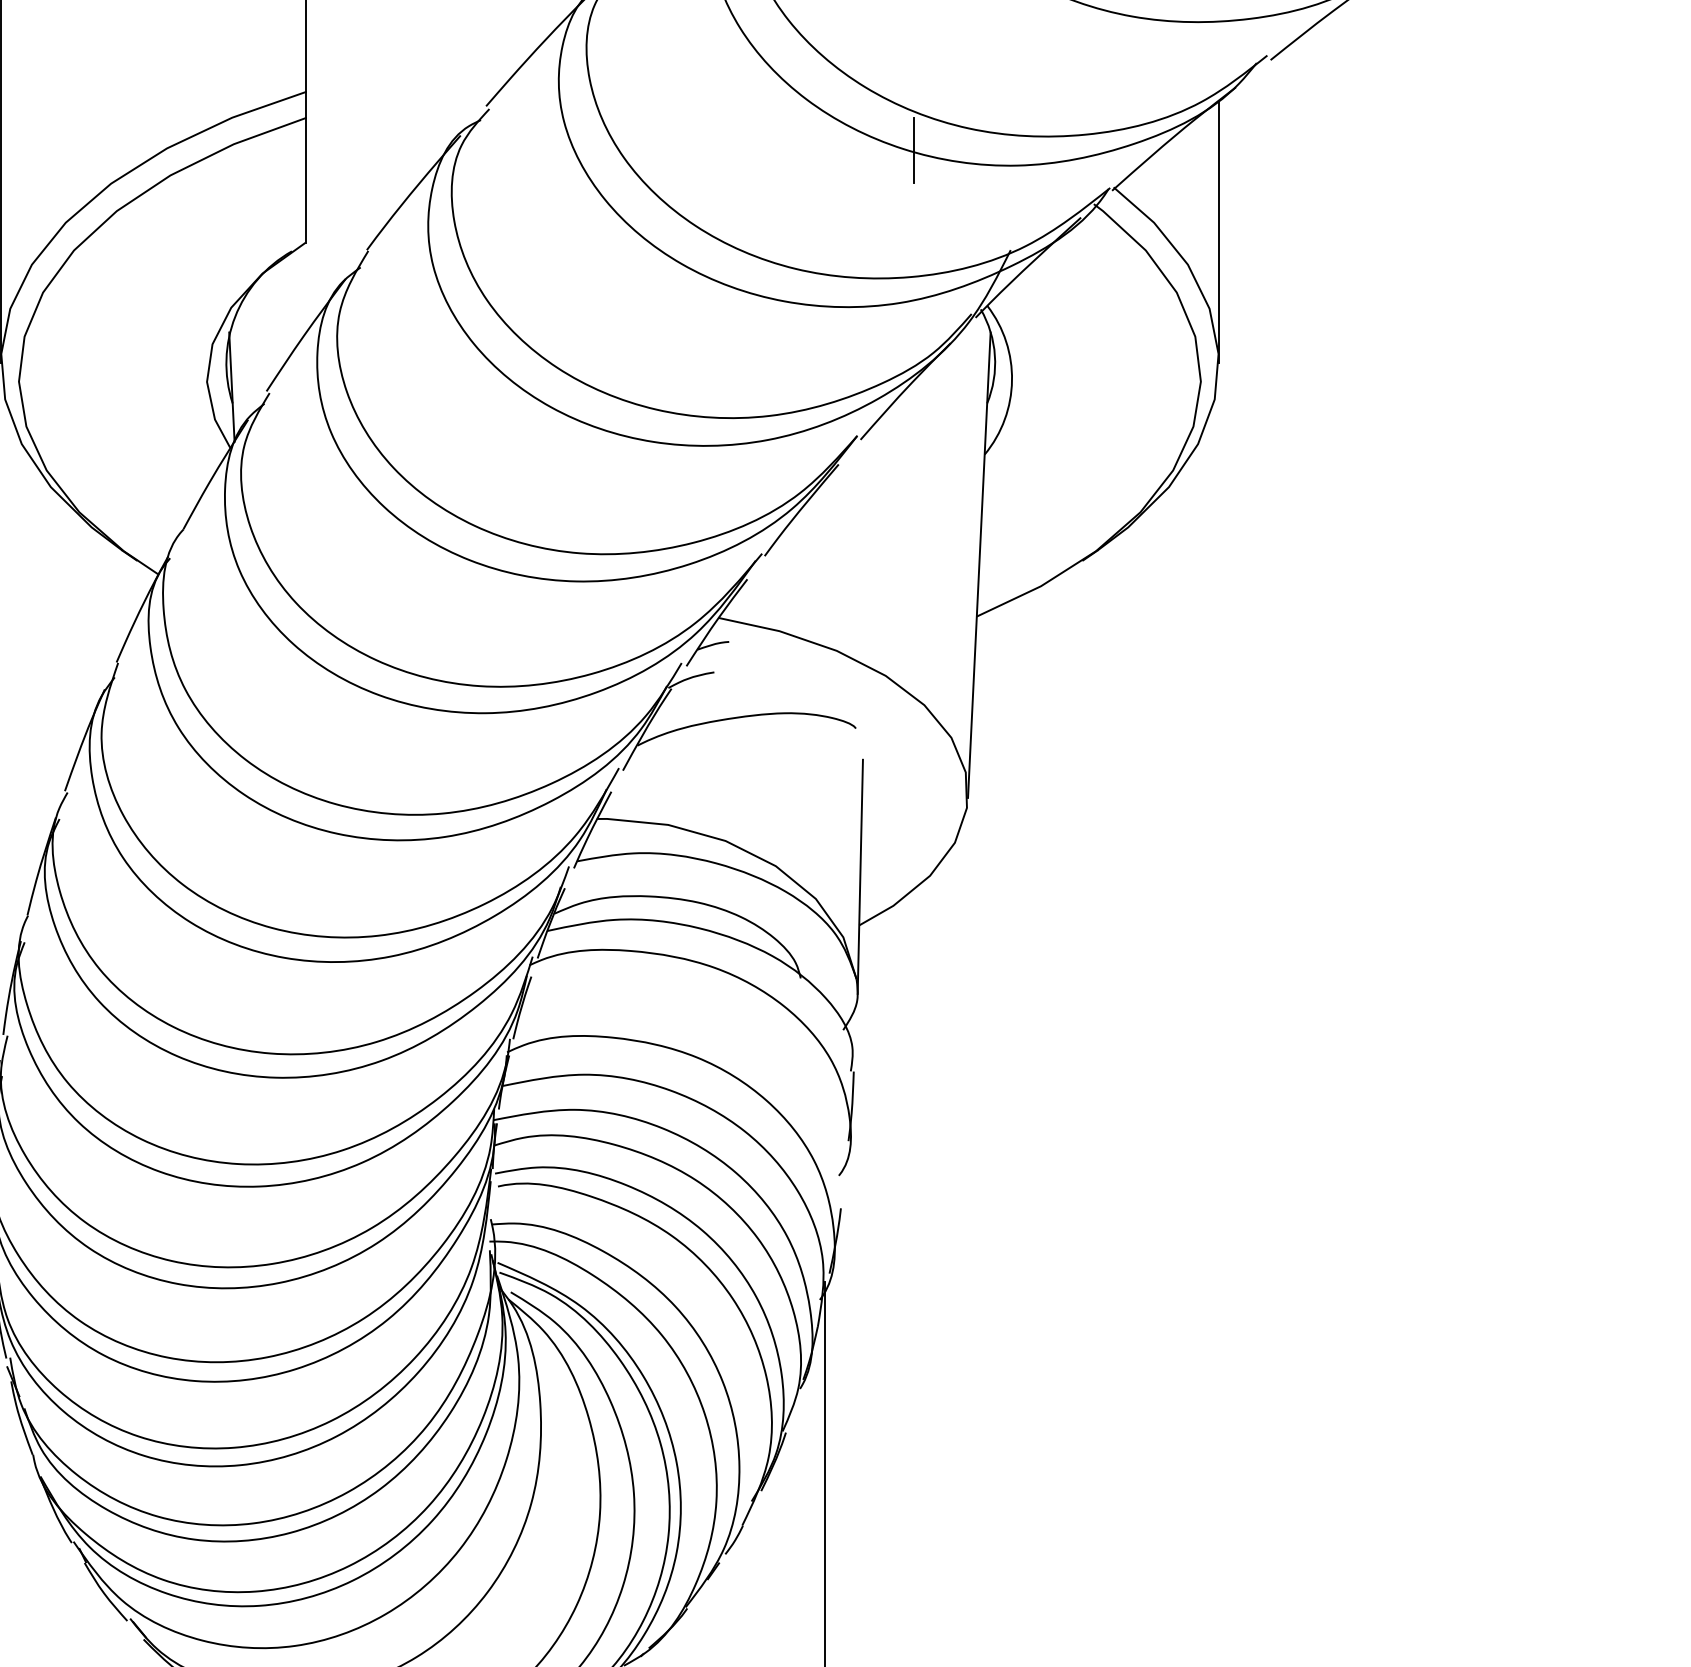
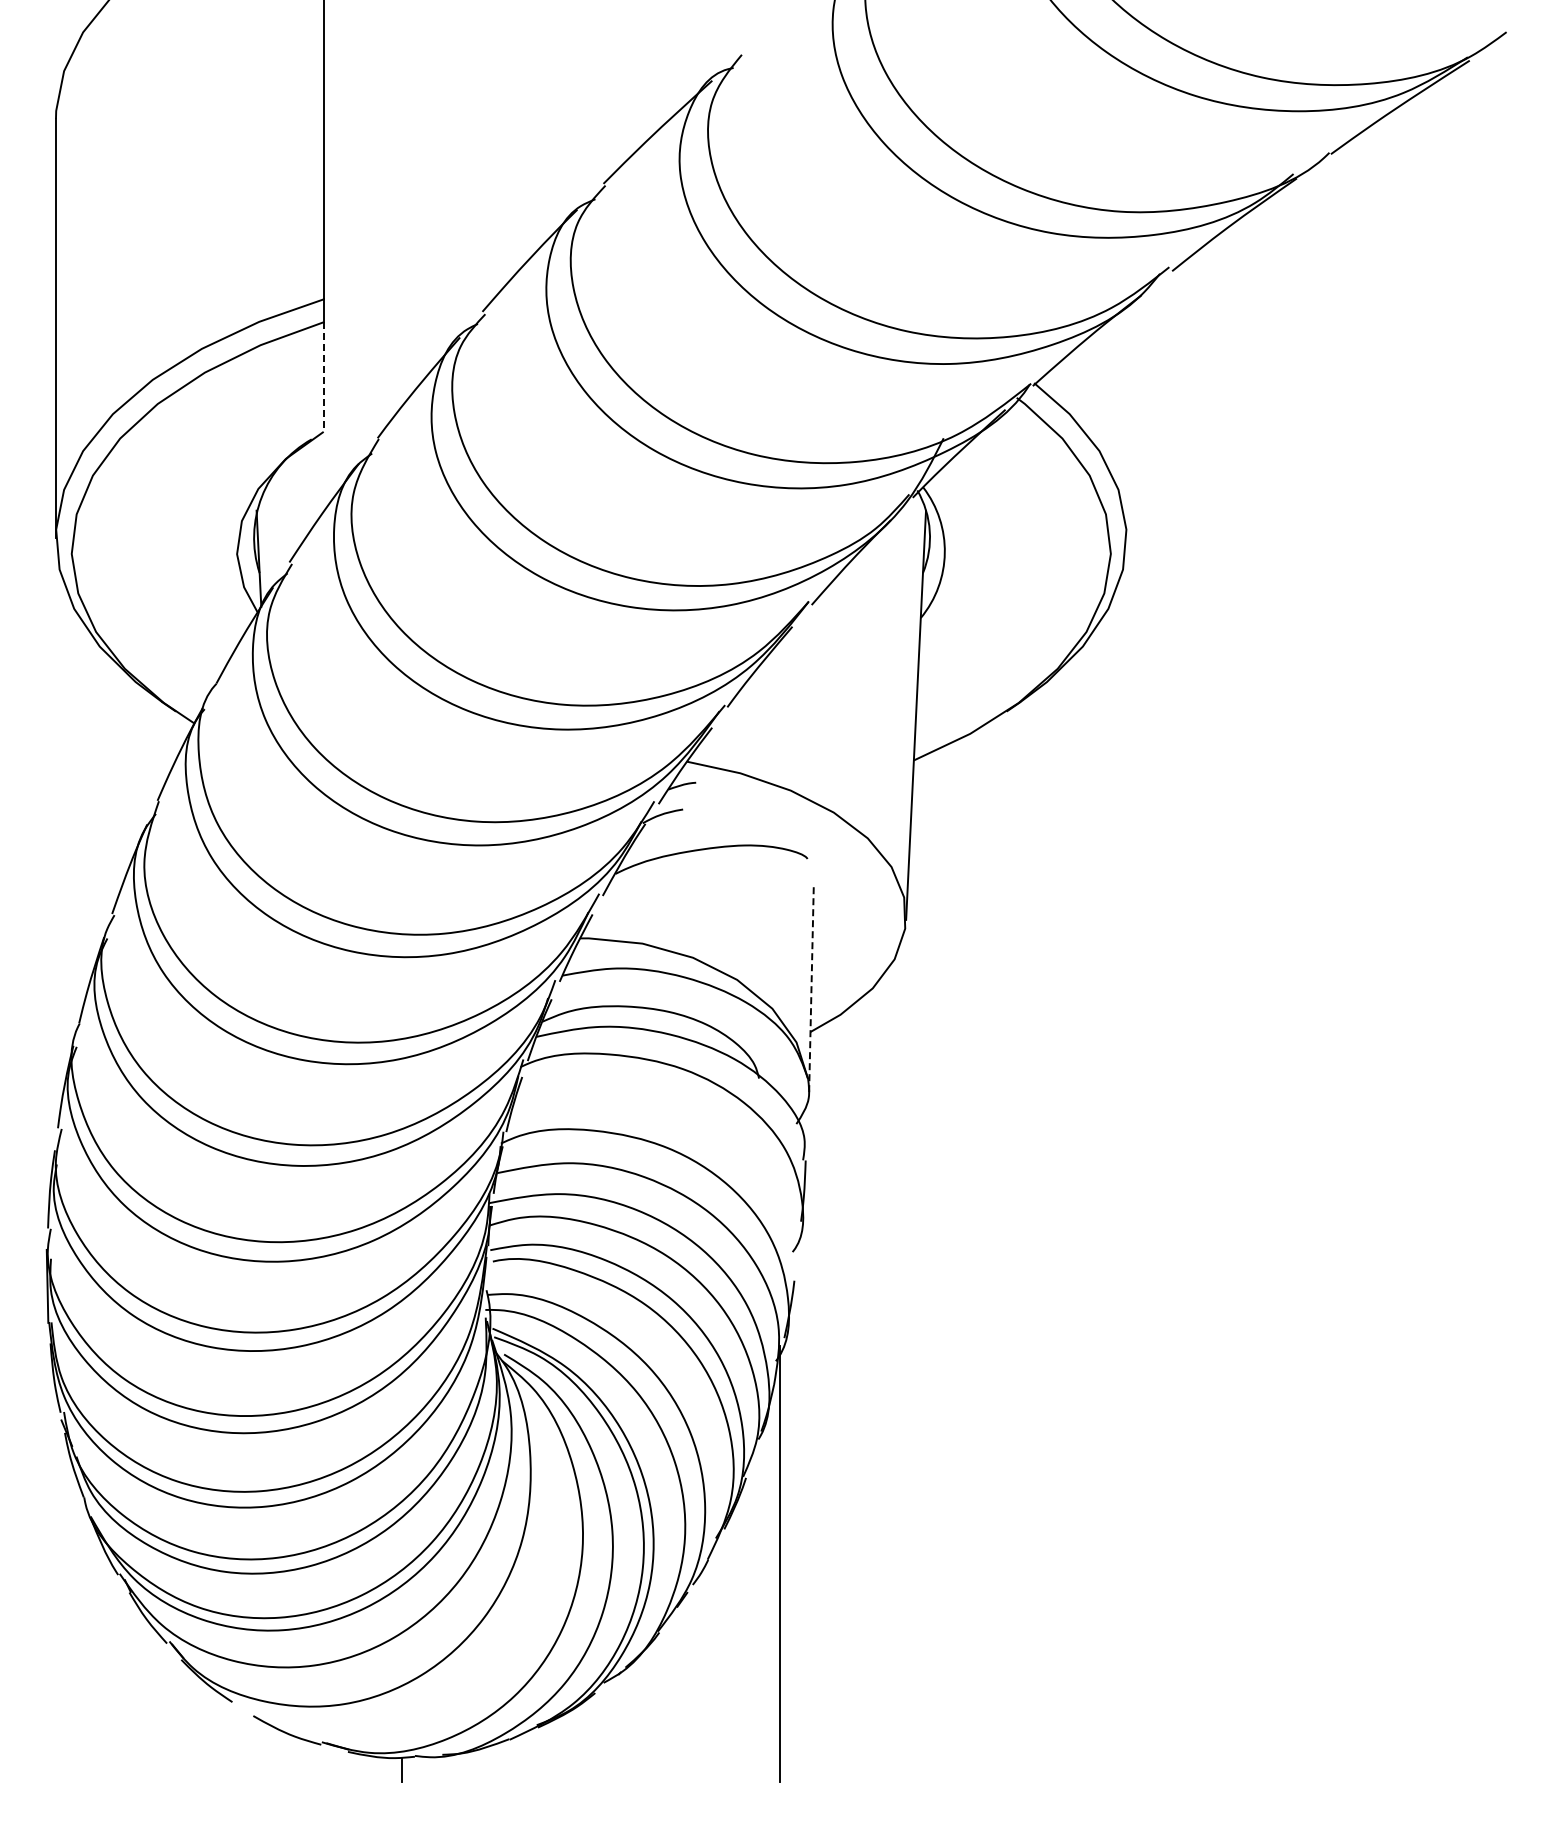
line: (914, 150) -> (859, 350), removed
line: (305, 180) -> (323, 377), solid -> dashed
line: (1218, 231) -> (1126, 421), removed
line: (860, 877) -> (811, 989), solid -> dashed

